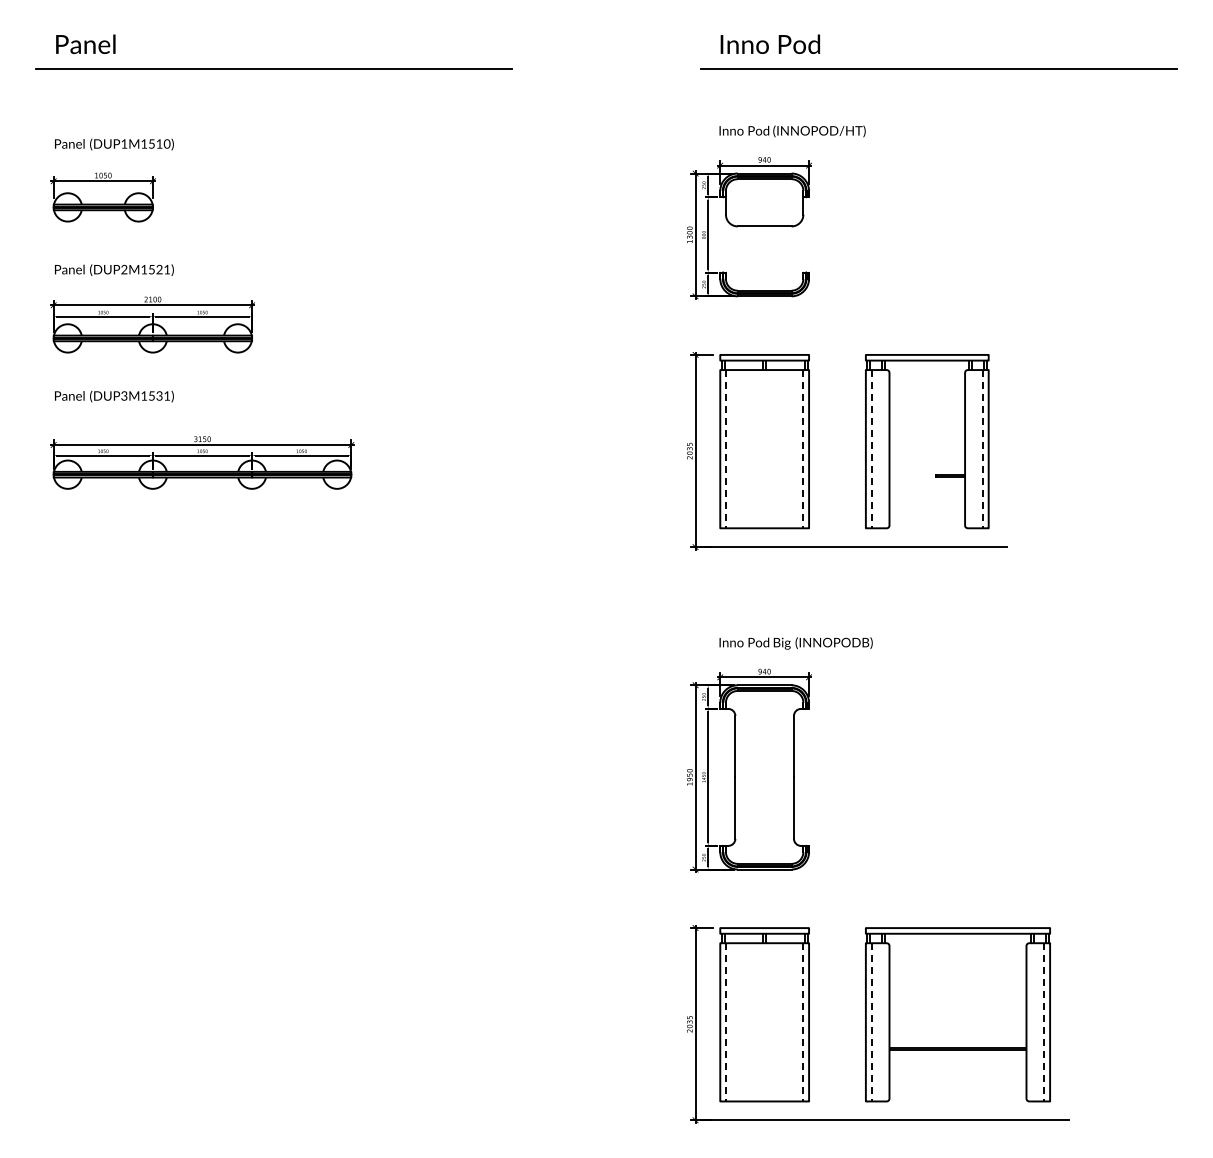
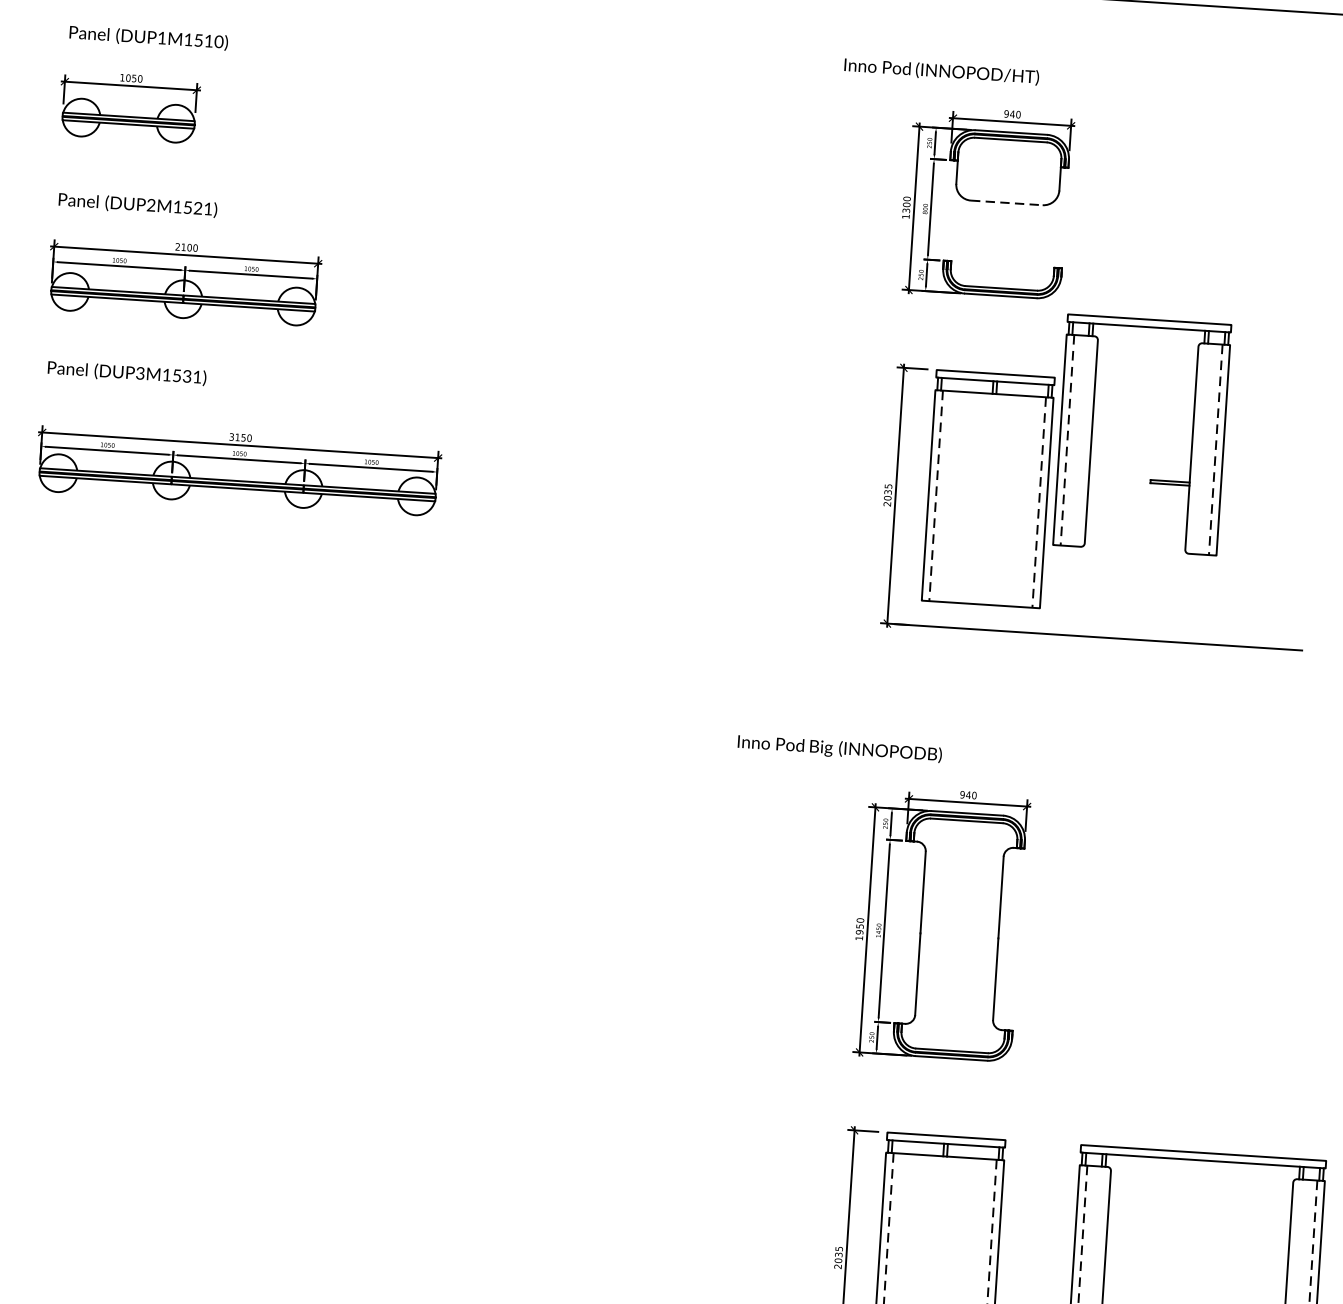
text: (792, 131) -> (941, 71), moved
line: (764, 226) -> (1006, 202), solid -> dashed
part: (935, 474) -> (1150, 479), moved
text: (795, 643) -> (839, 749), moved

